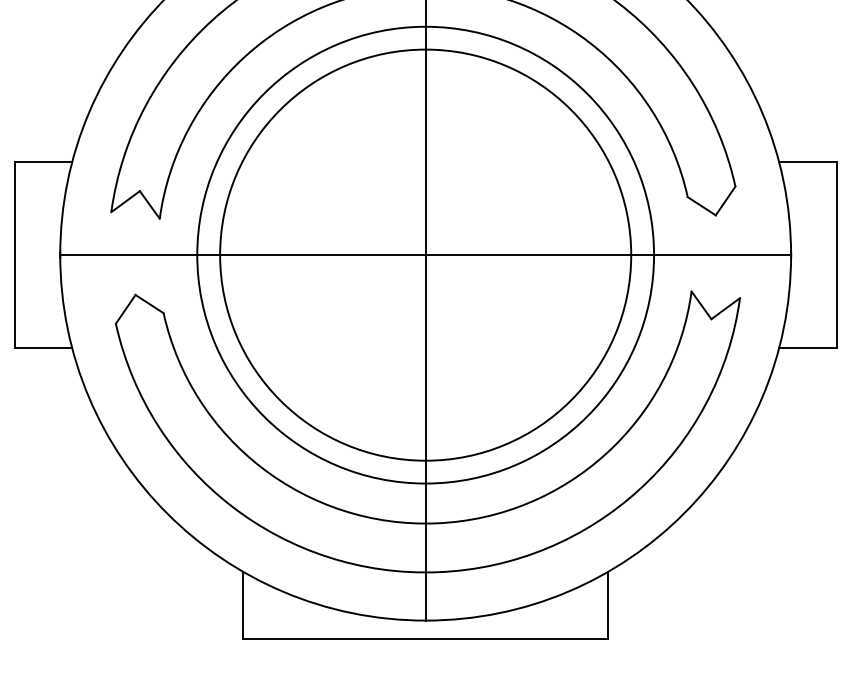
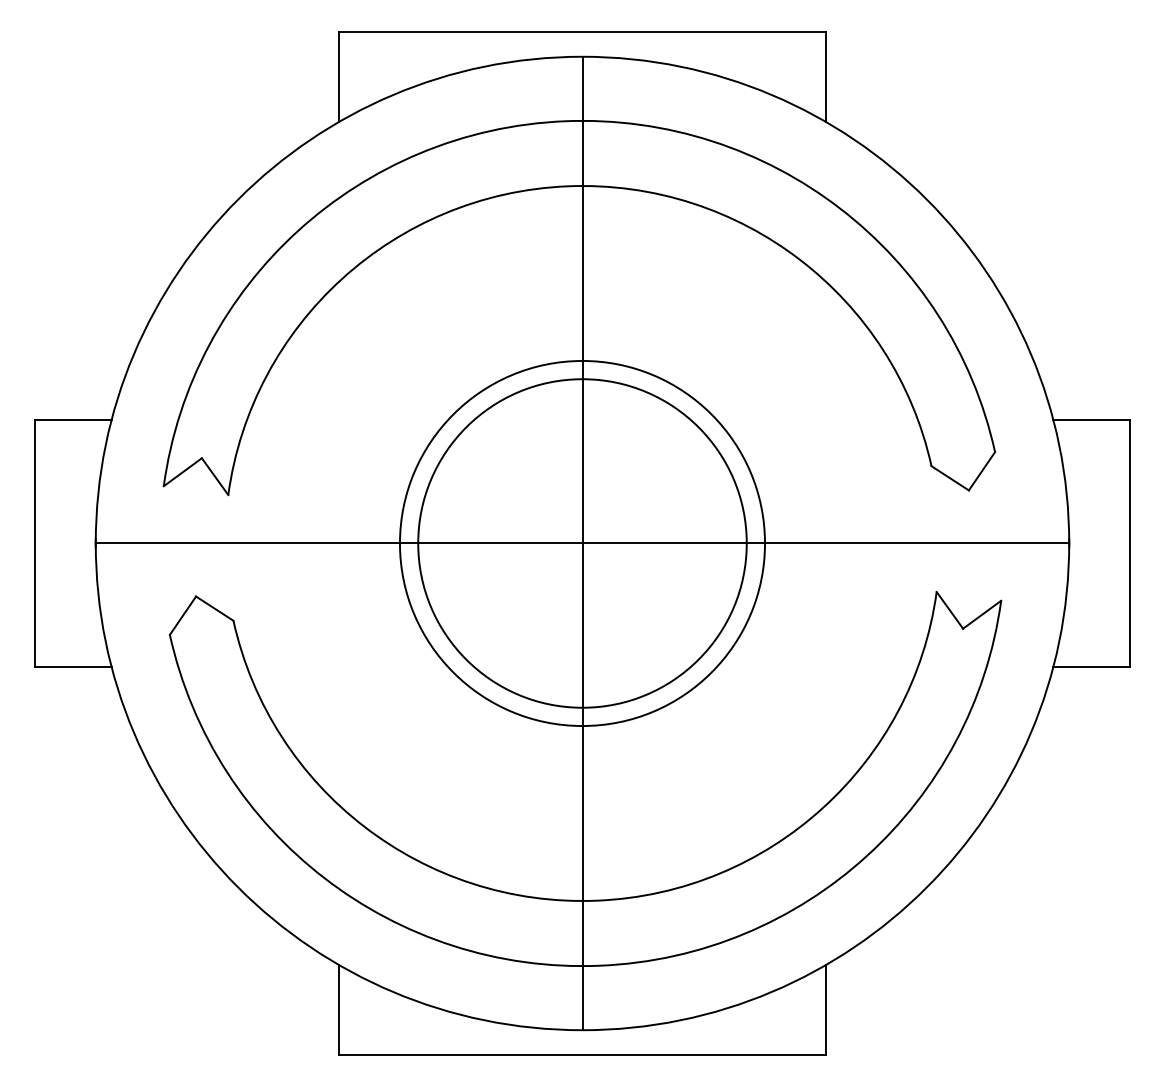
circle: (425, 255) -> (582, 543), size x0.6
circle: (425, 255) -> (582, 543), size x0.6

